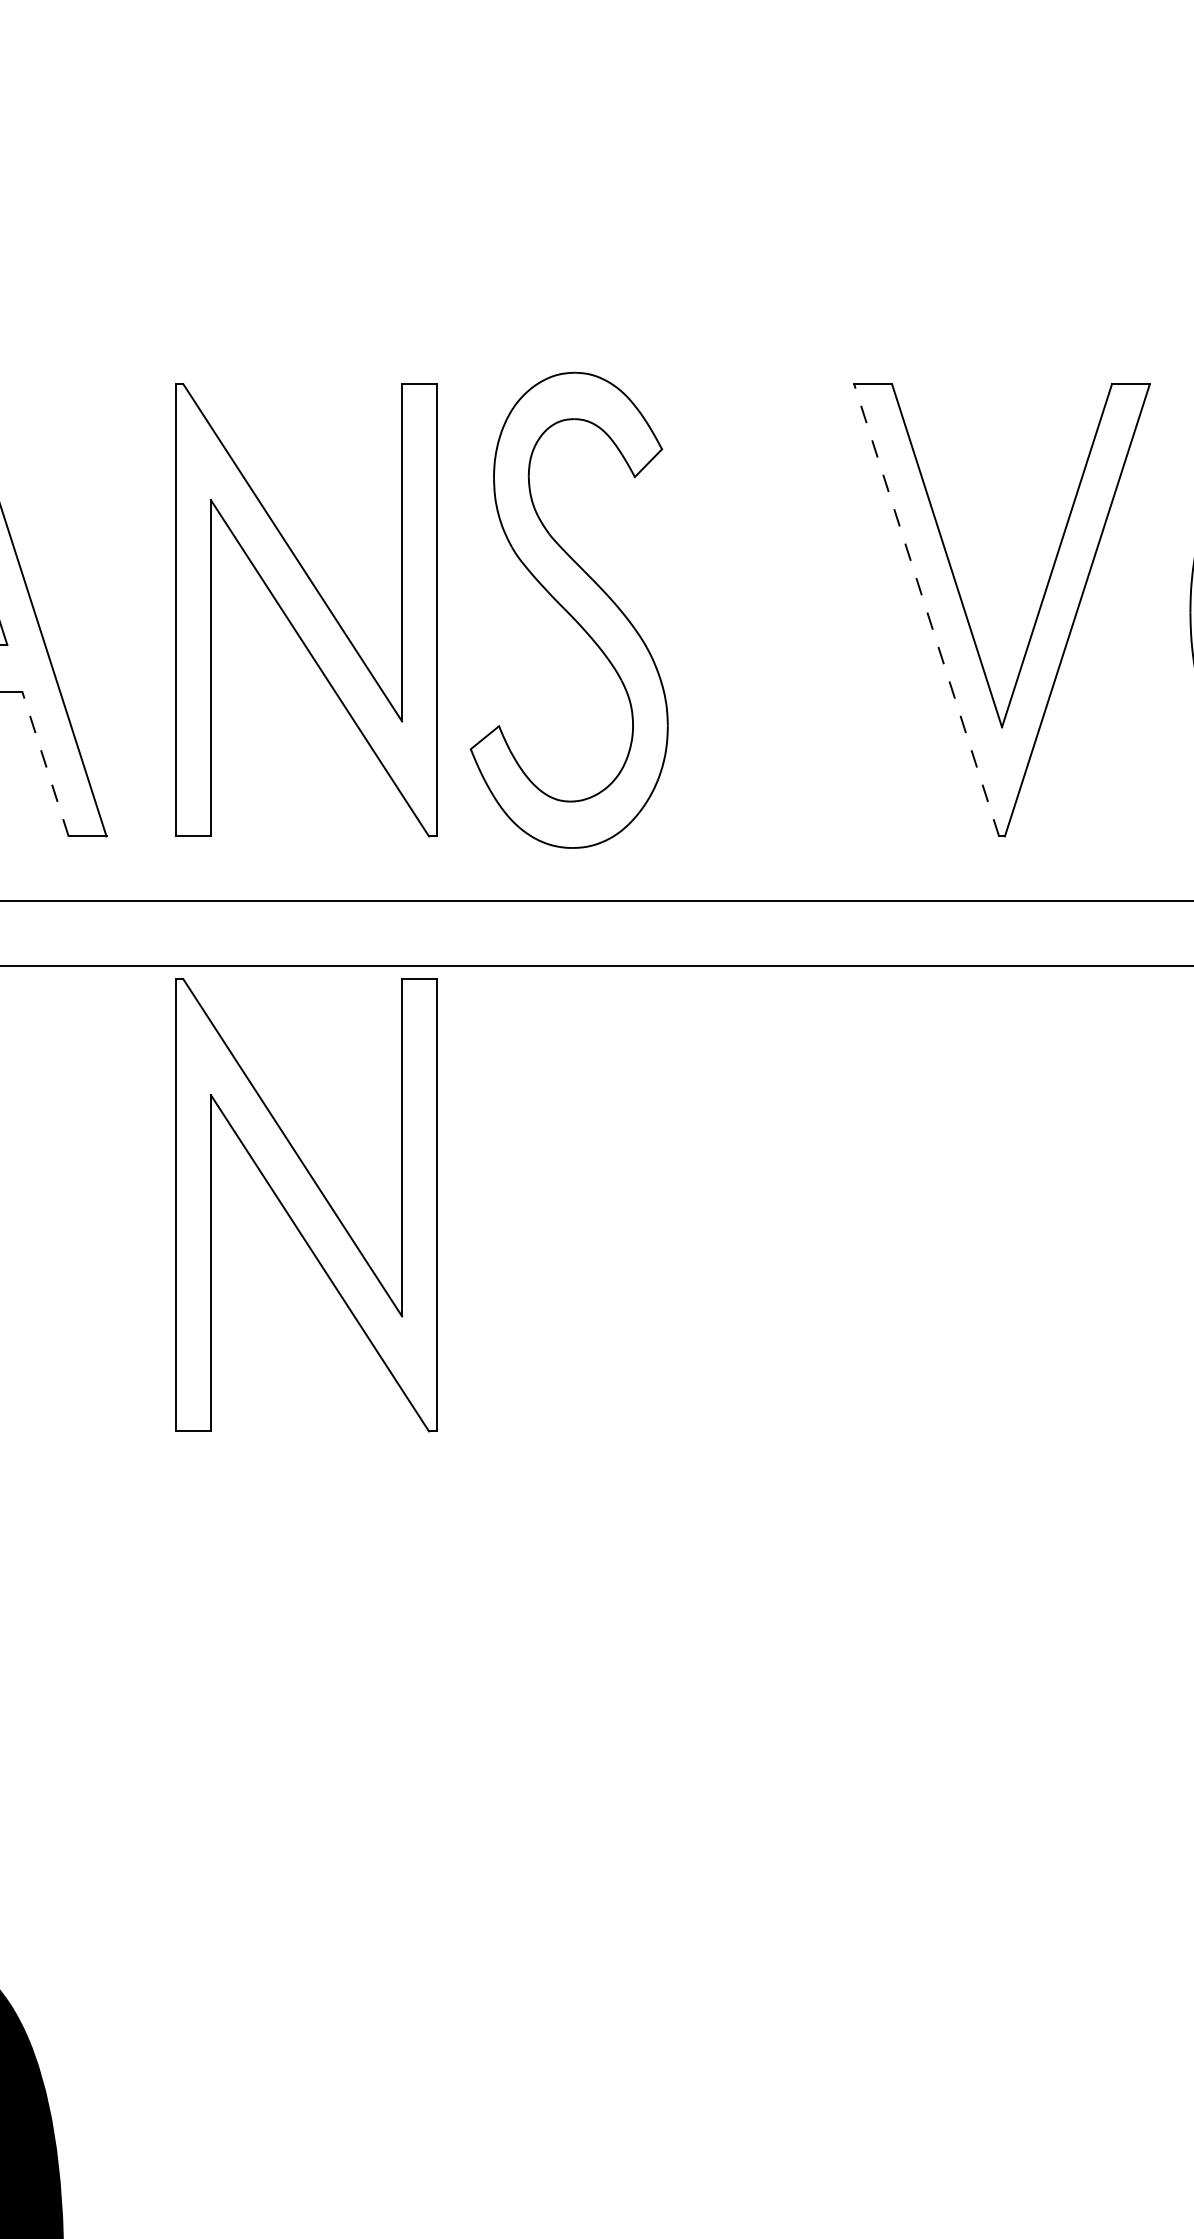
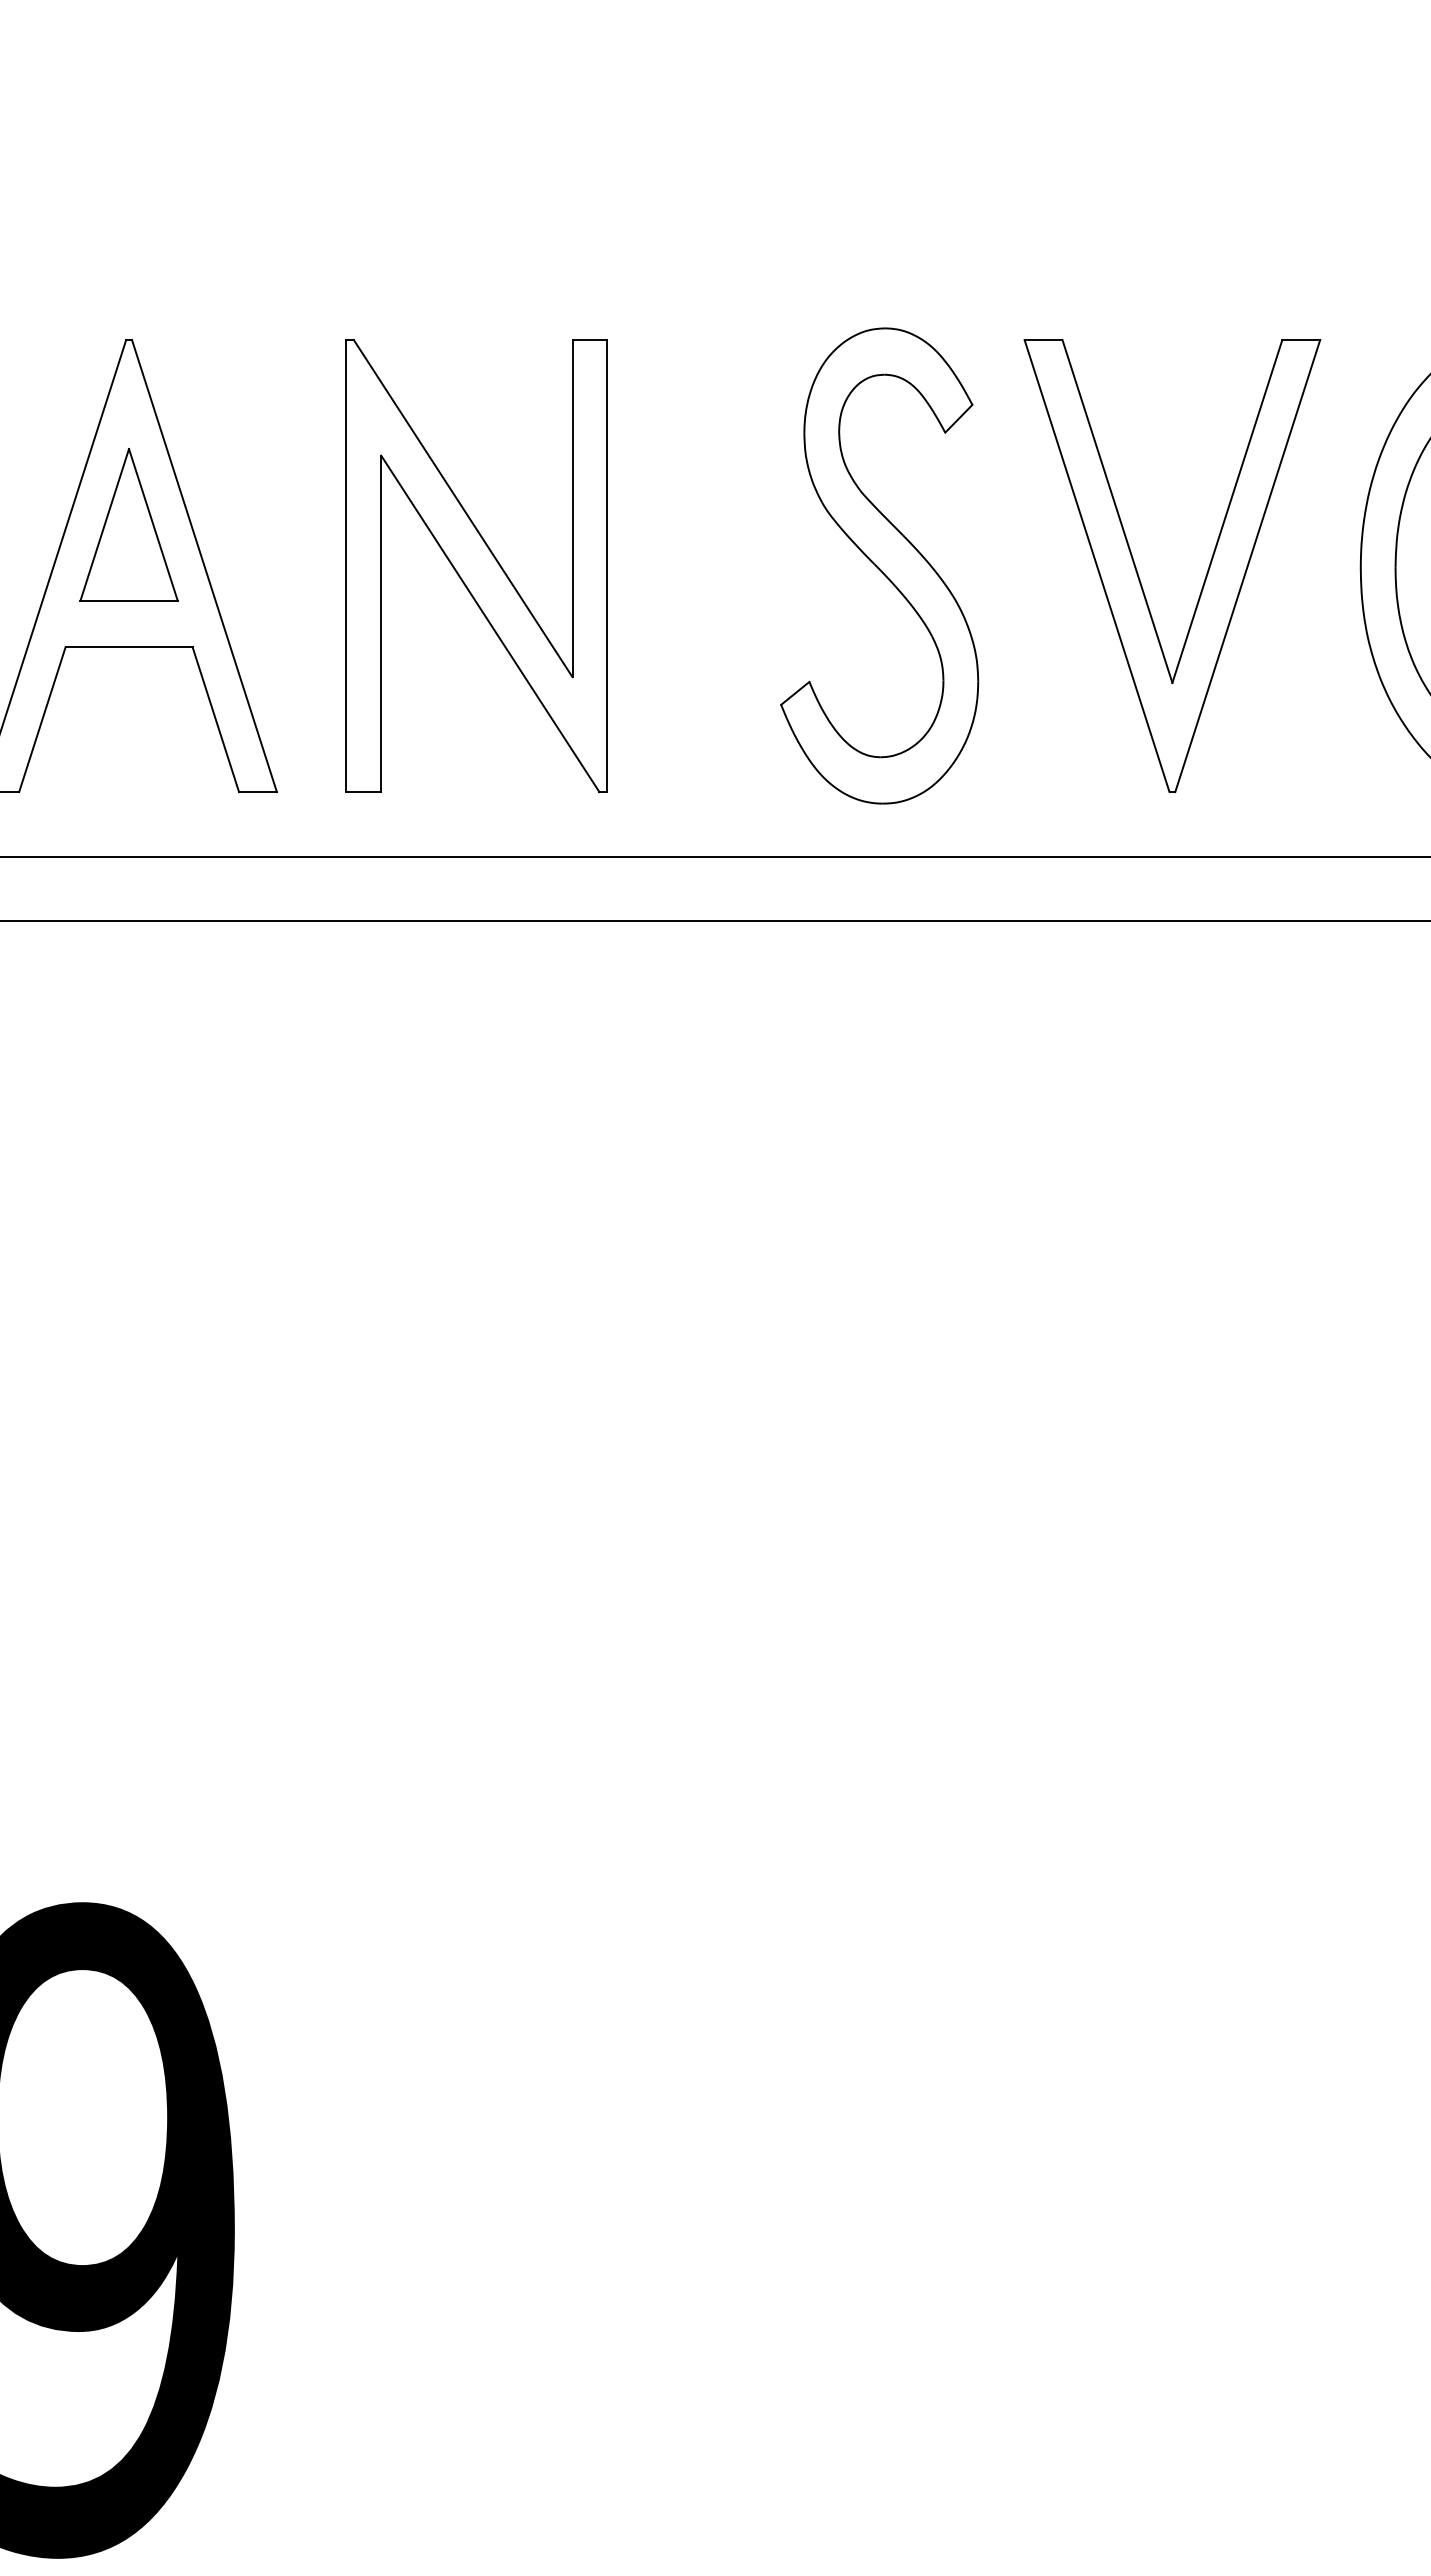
part: (569, 609) -> (879, 565), moved
line: (926, 609) -> (1096, 565), dashed -> solid
line: (45, 763) -> (215, 719), dashed -> solid
part: (306, 1205) -> (476, 1161), removed

